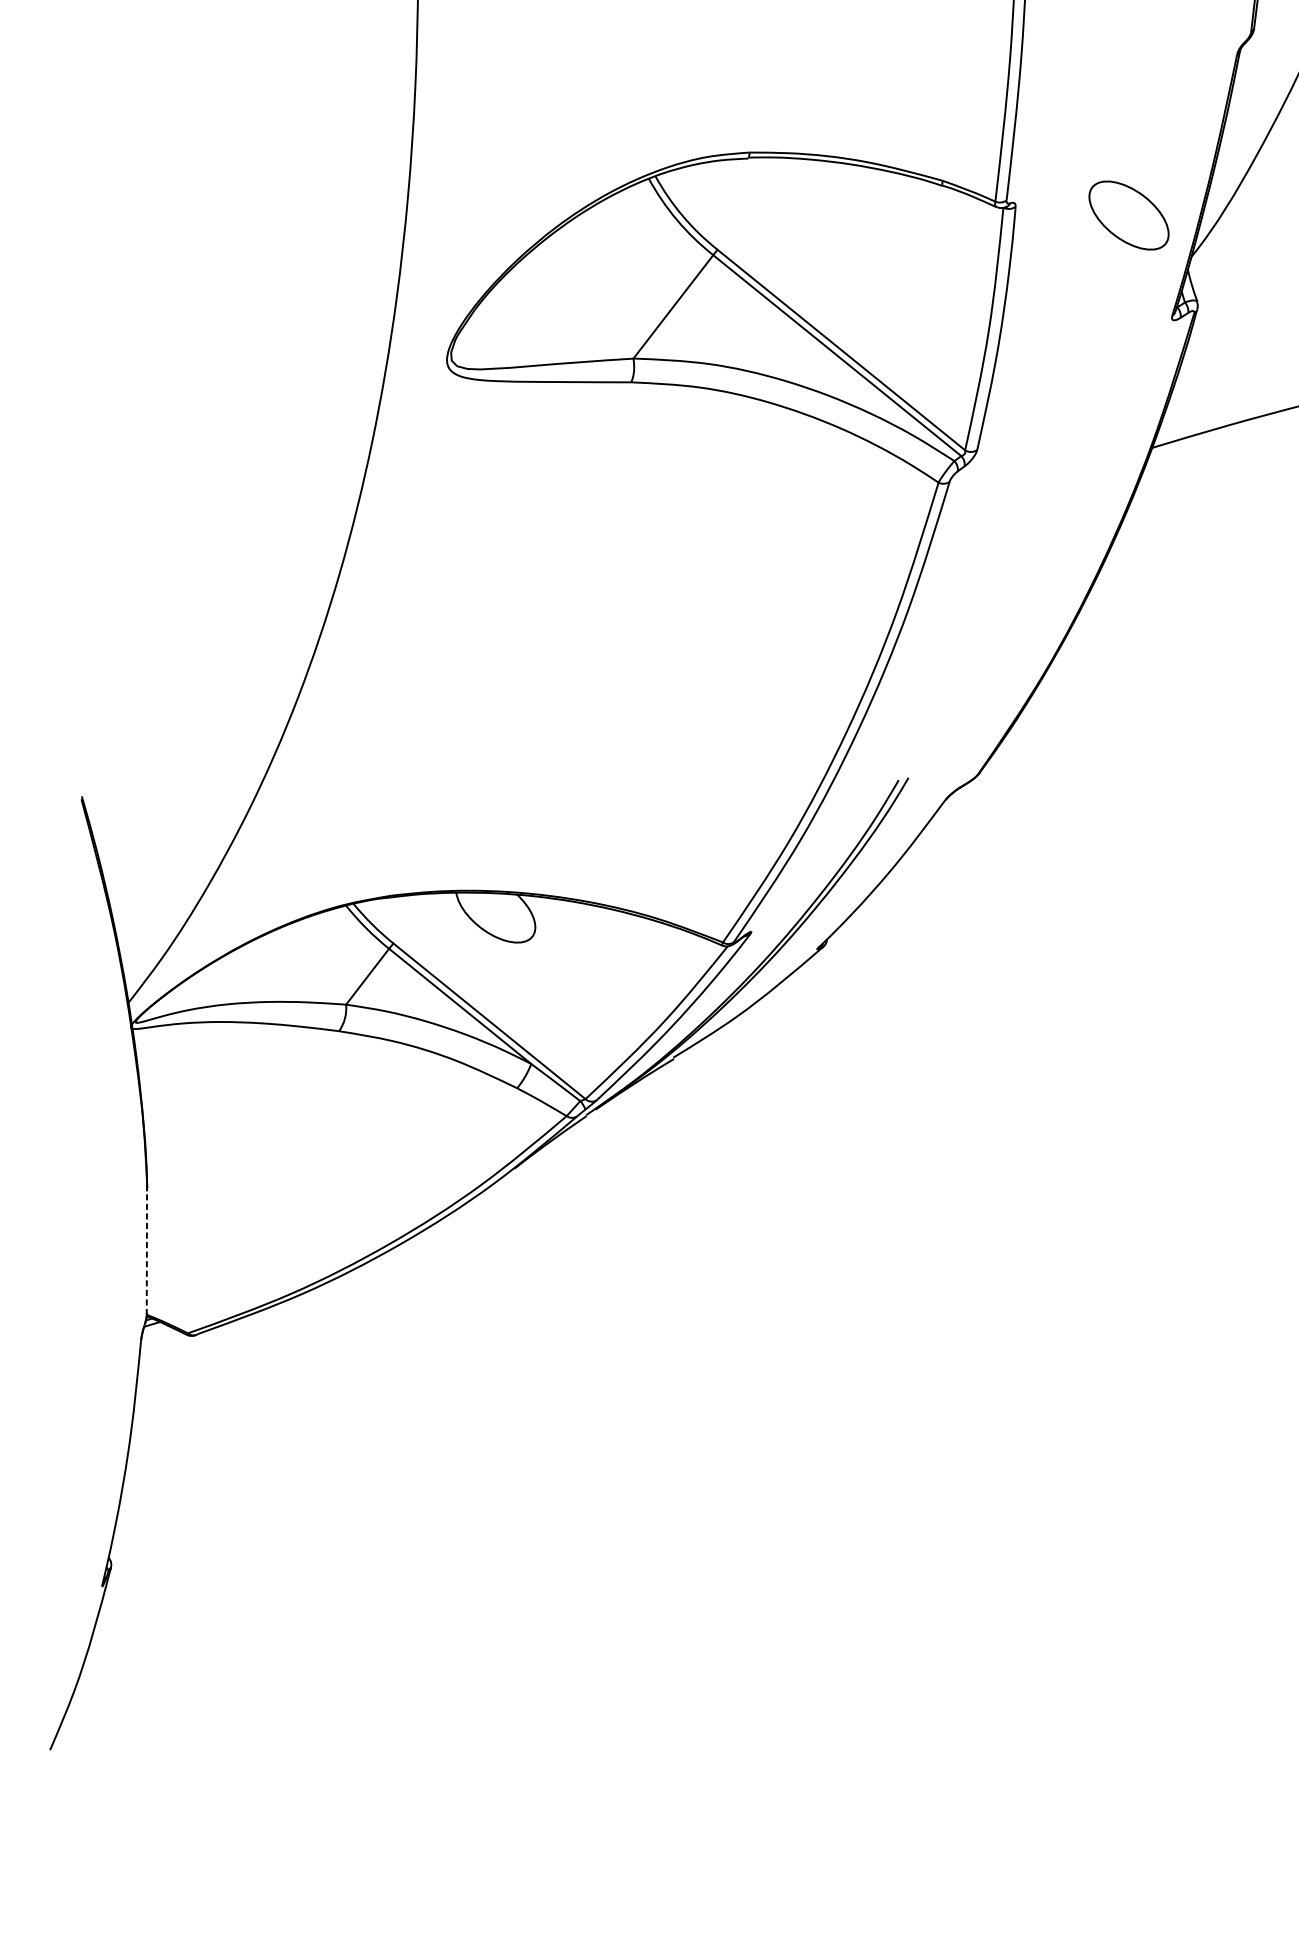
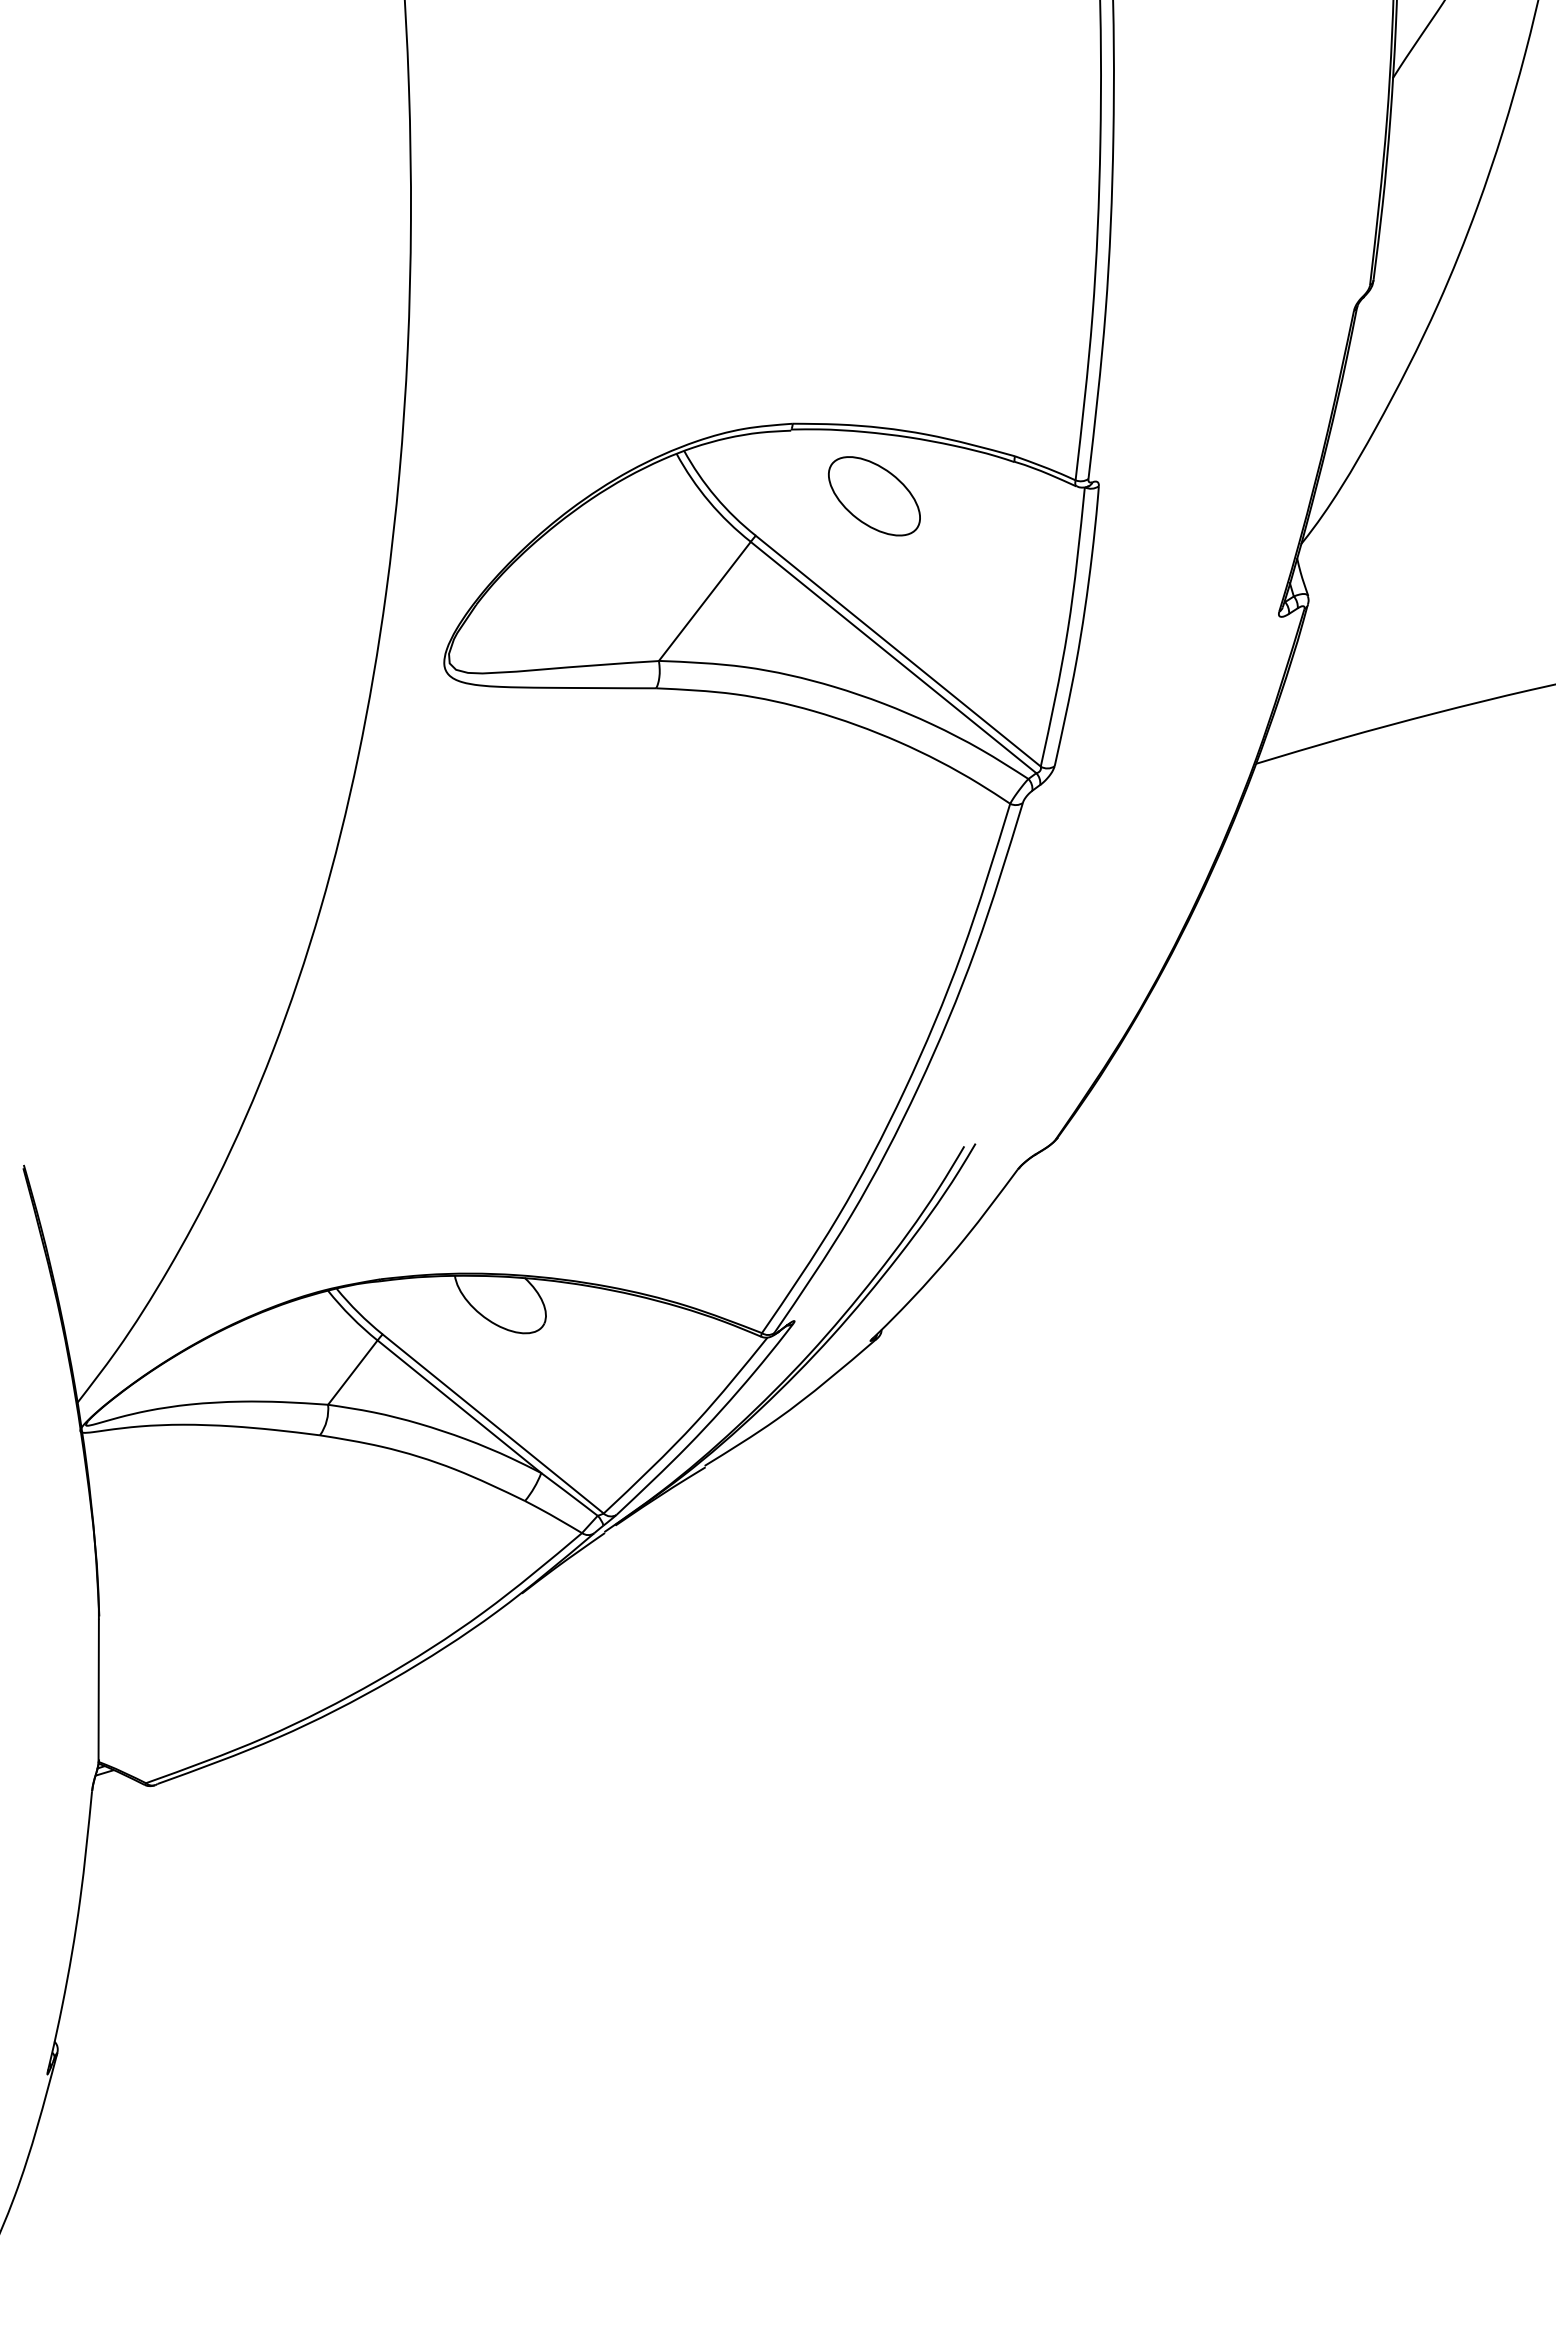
part: (1129, 215) -> (874, 496), moved
line: (146, 1252) -> (98, 1690), dashed -> solid

